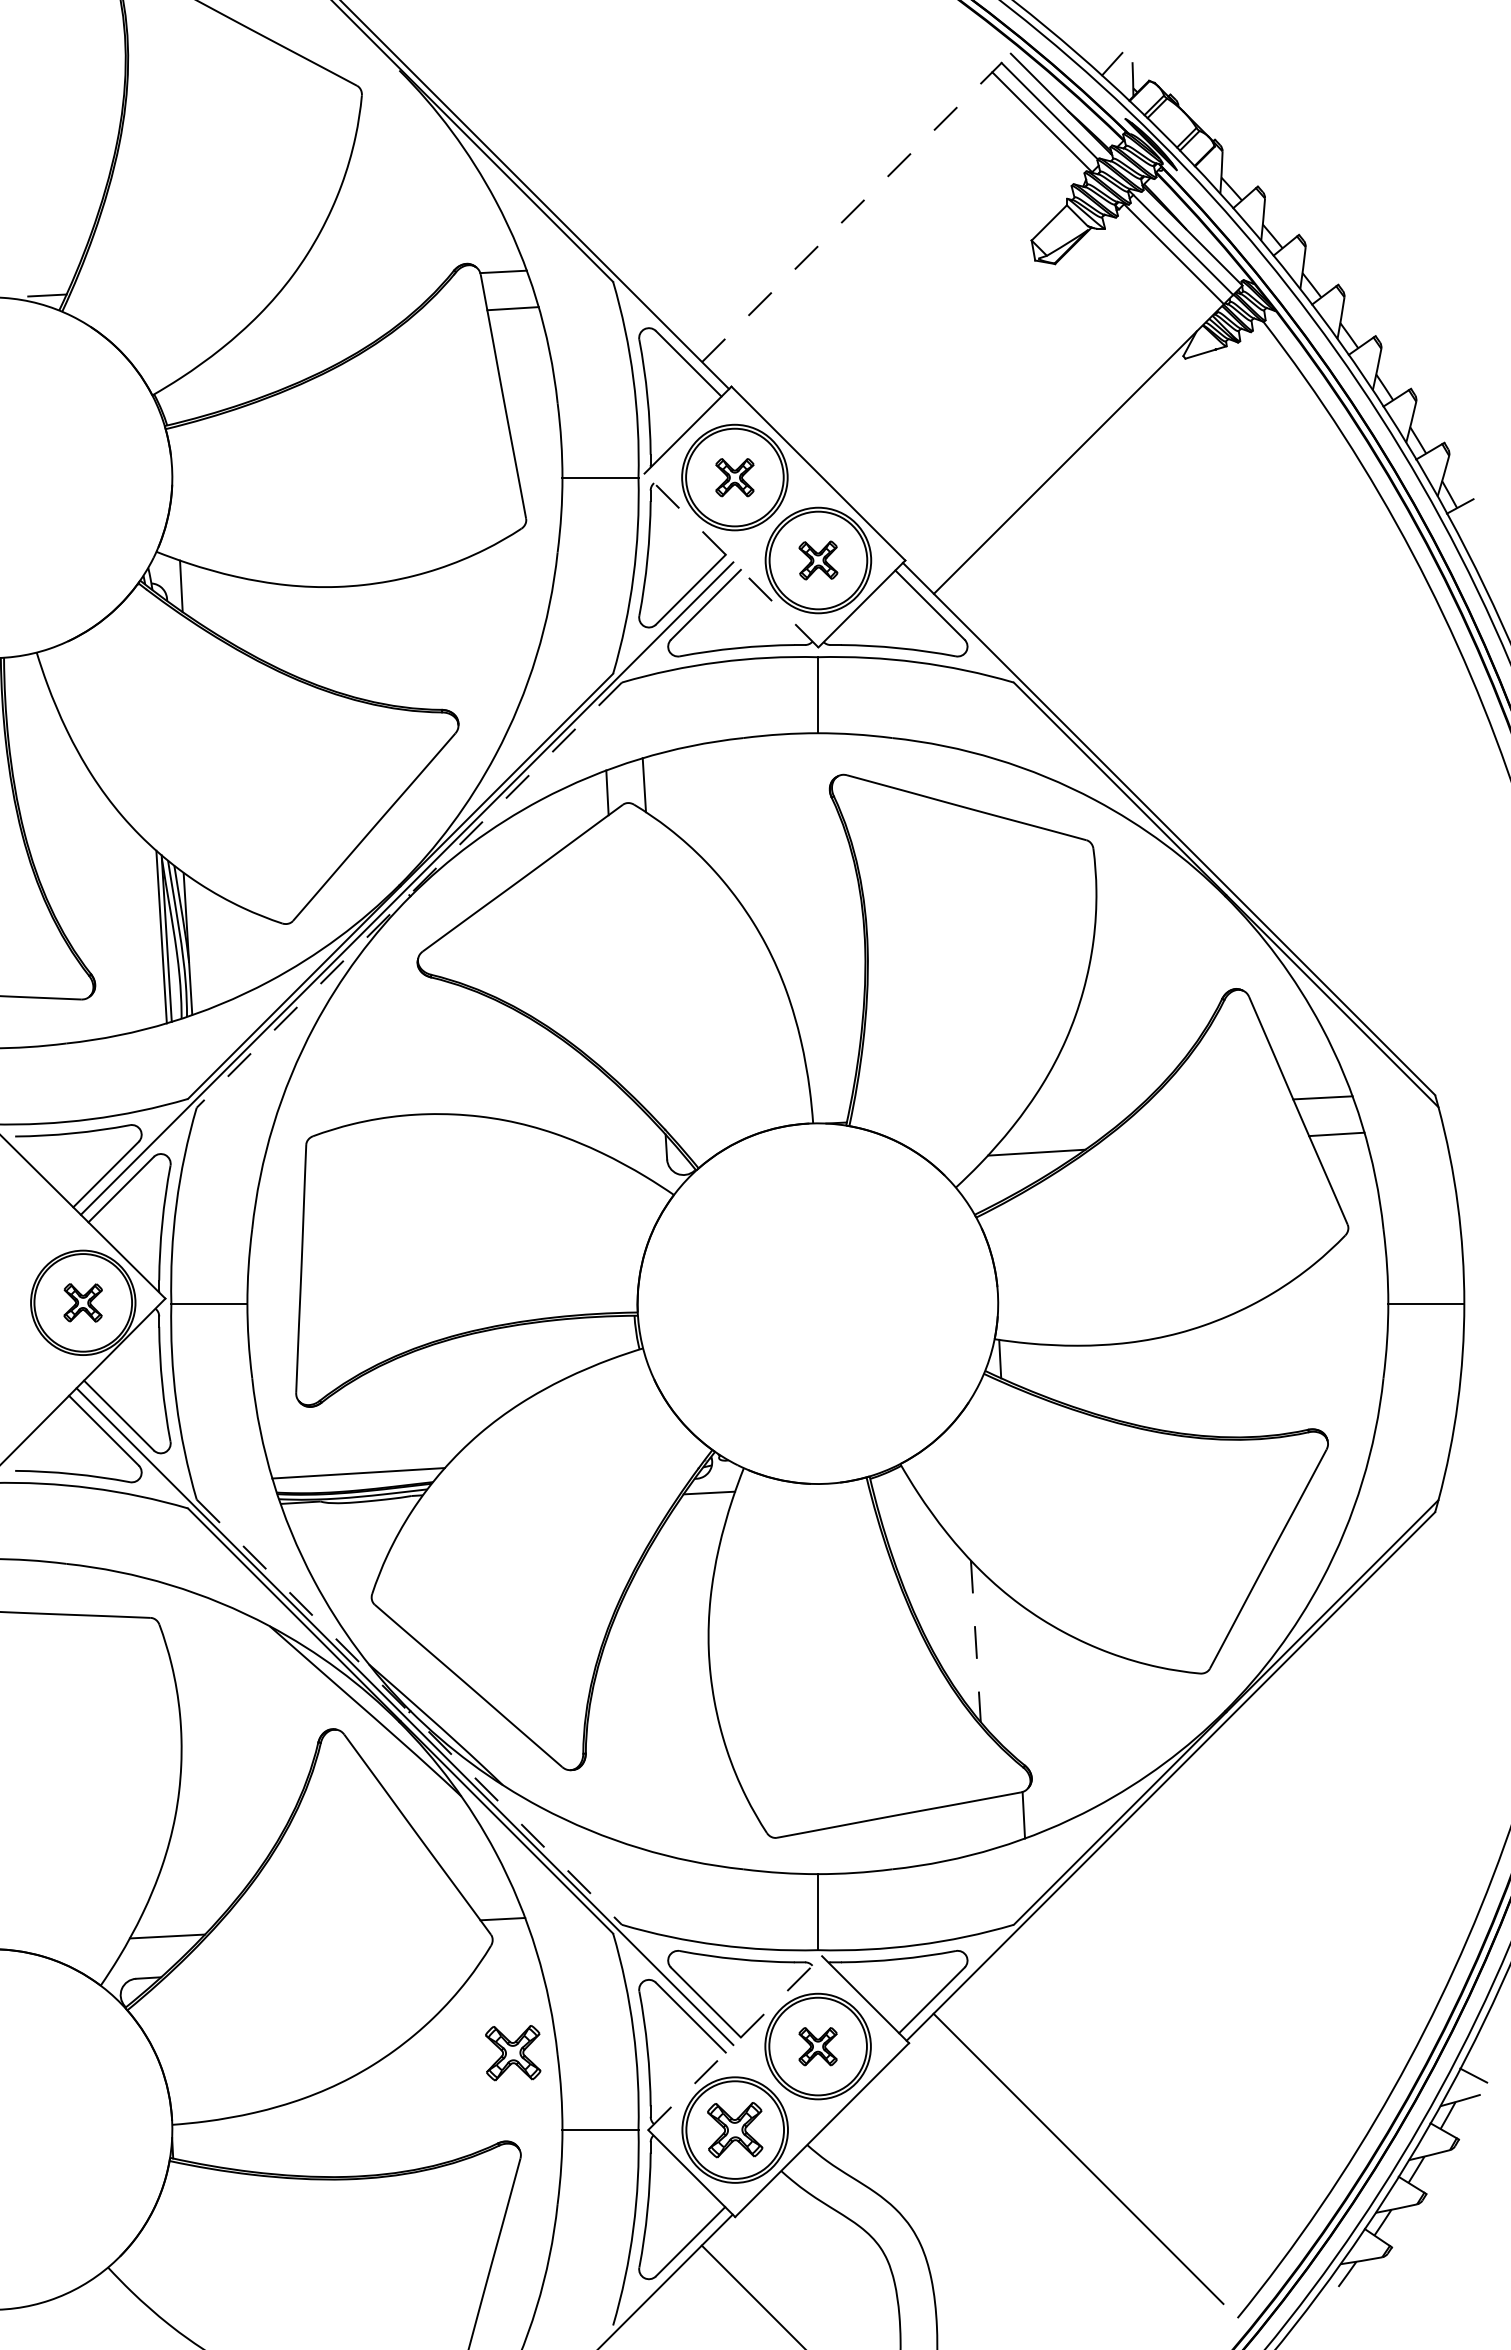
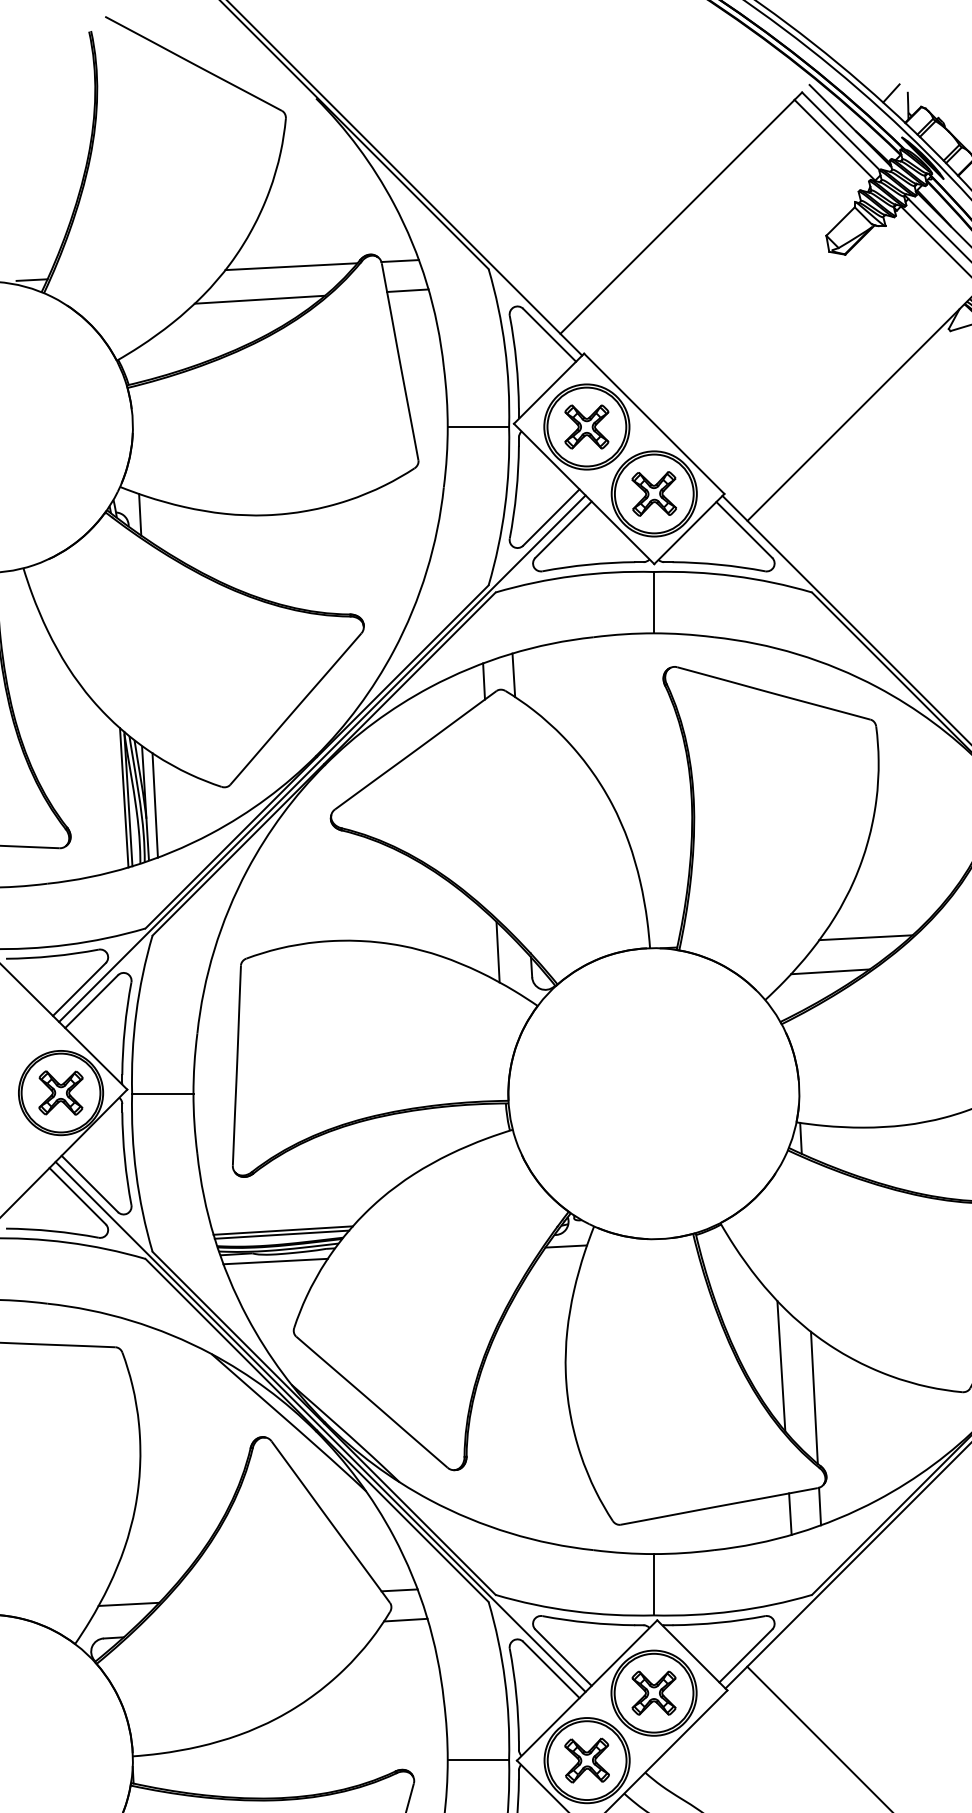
line: (847, 216) -> (677, 216), dashed -> solid
line: (368, 278) -> (291, 266), added
line: (329, 319) -> (259, 299), added
part: (734, 477) -> (586, 426), size x1.43
line: (731, 560) -> (584, 493), dashed -> solid
part: (818, 560) -> (654, 493), size x1.43
line: (409, 895) -> (324, 764), dashed -> solid
line: (199, 946) -> (154, 805), added
line: (1080, 1110) -> (865, 937), added
line: (624, 1127) -> (497, 951), added
part: (82, 1302) -> (60, 1092), size x1.43
line: (356, 1478) -> (281, 1234), added
line: (348, 1511) -> (275, 1261), added
line: (975, 1641) -> (781, 1366), dashed -> solid
line: (1016, 1680) -> (814, 1397), added
line: (409, 1712) -> (324, 1423), dashed -> solid
line: (986, 1824) -> (789, 1514), added
line: (510, 1955) -> (405, 1619), added
line: (735, 2043) -> (587, 1690), dashed -> solid
part: (817, 2046) -> (653, 1693), size x1.43
part: (513, 2053) -> (408, 1698), removed

